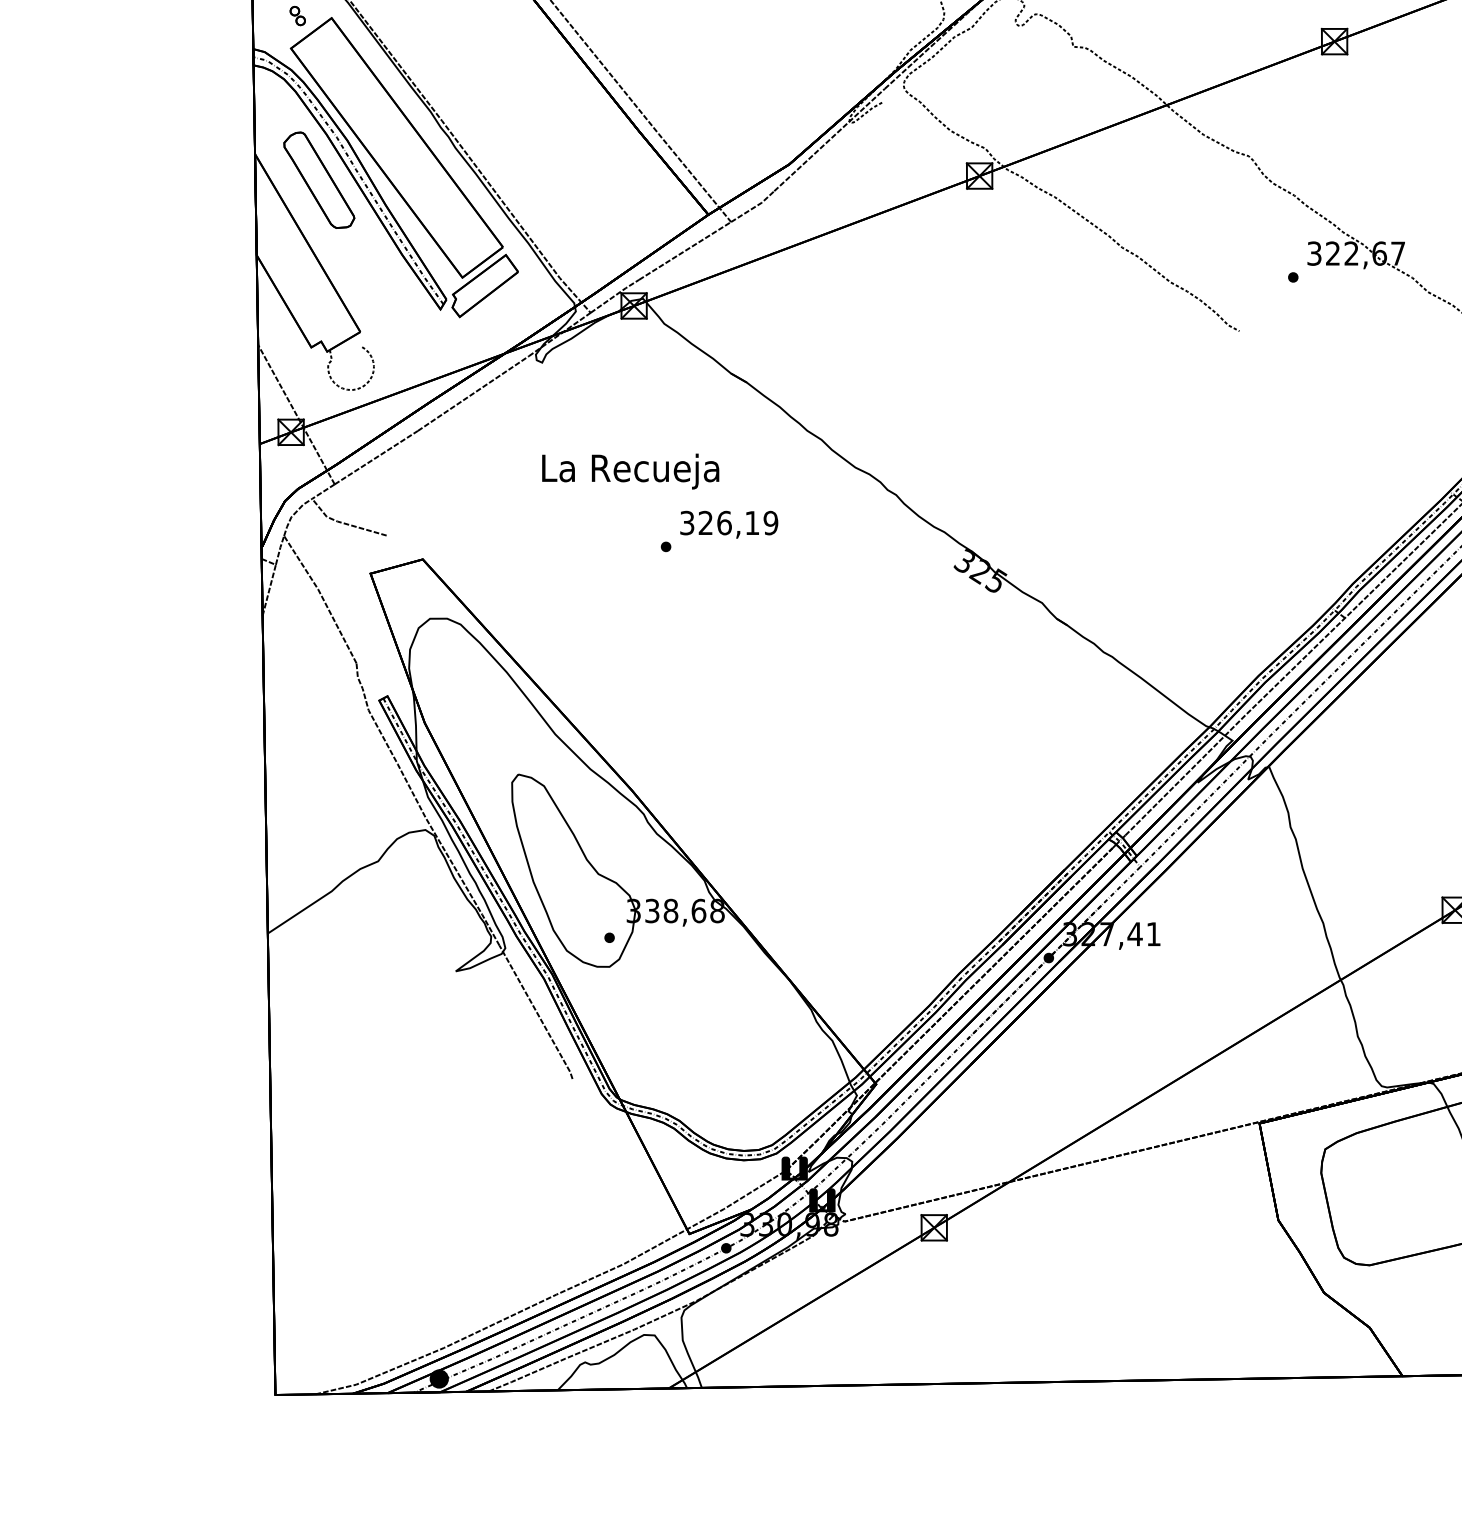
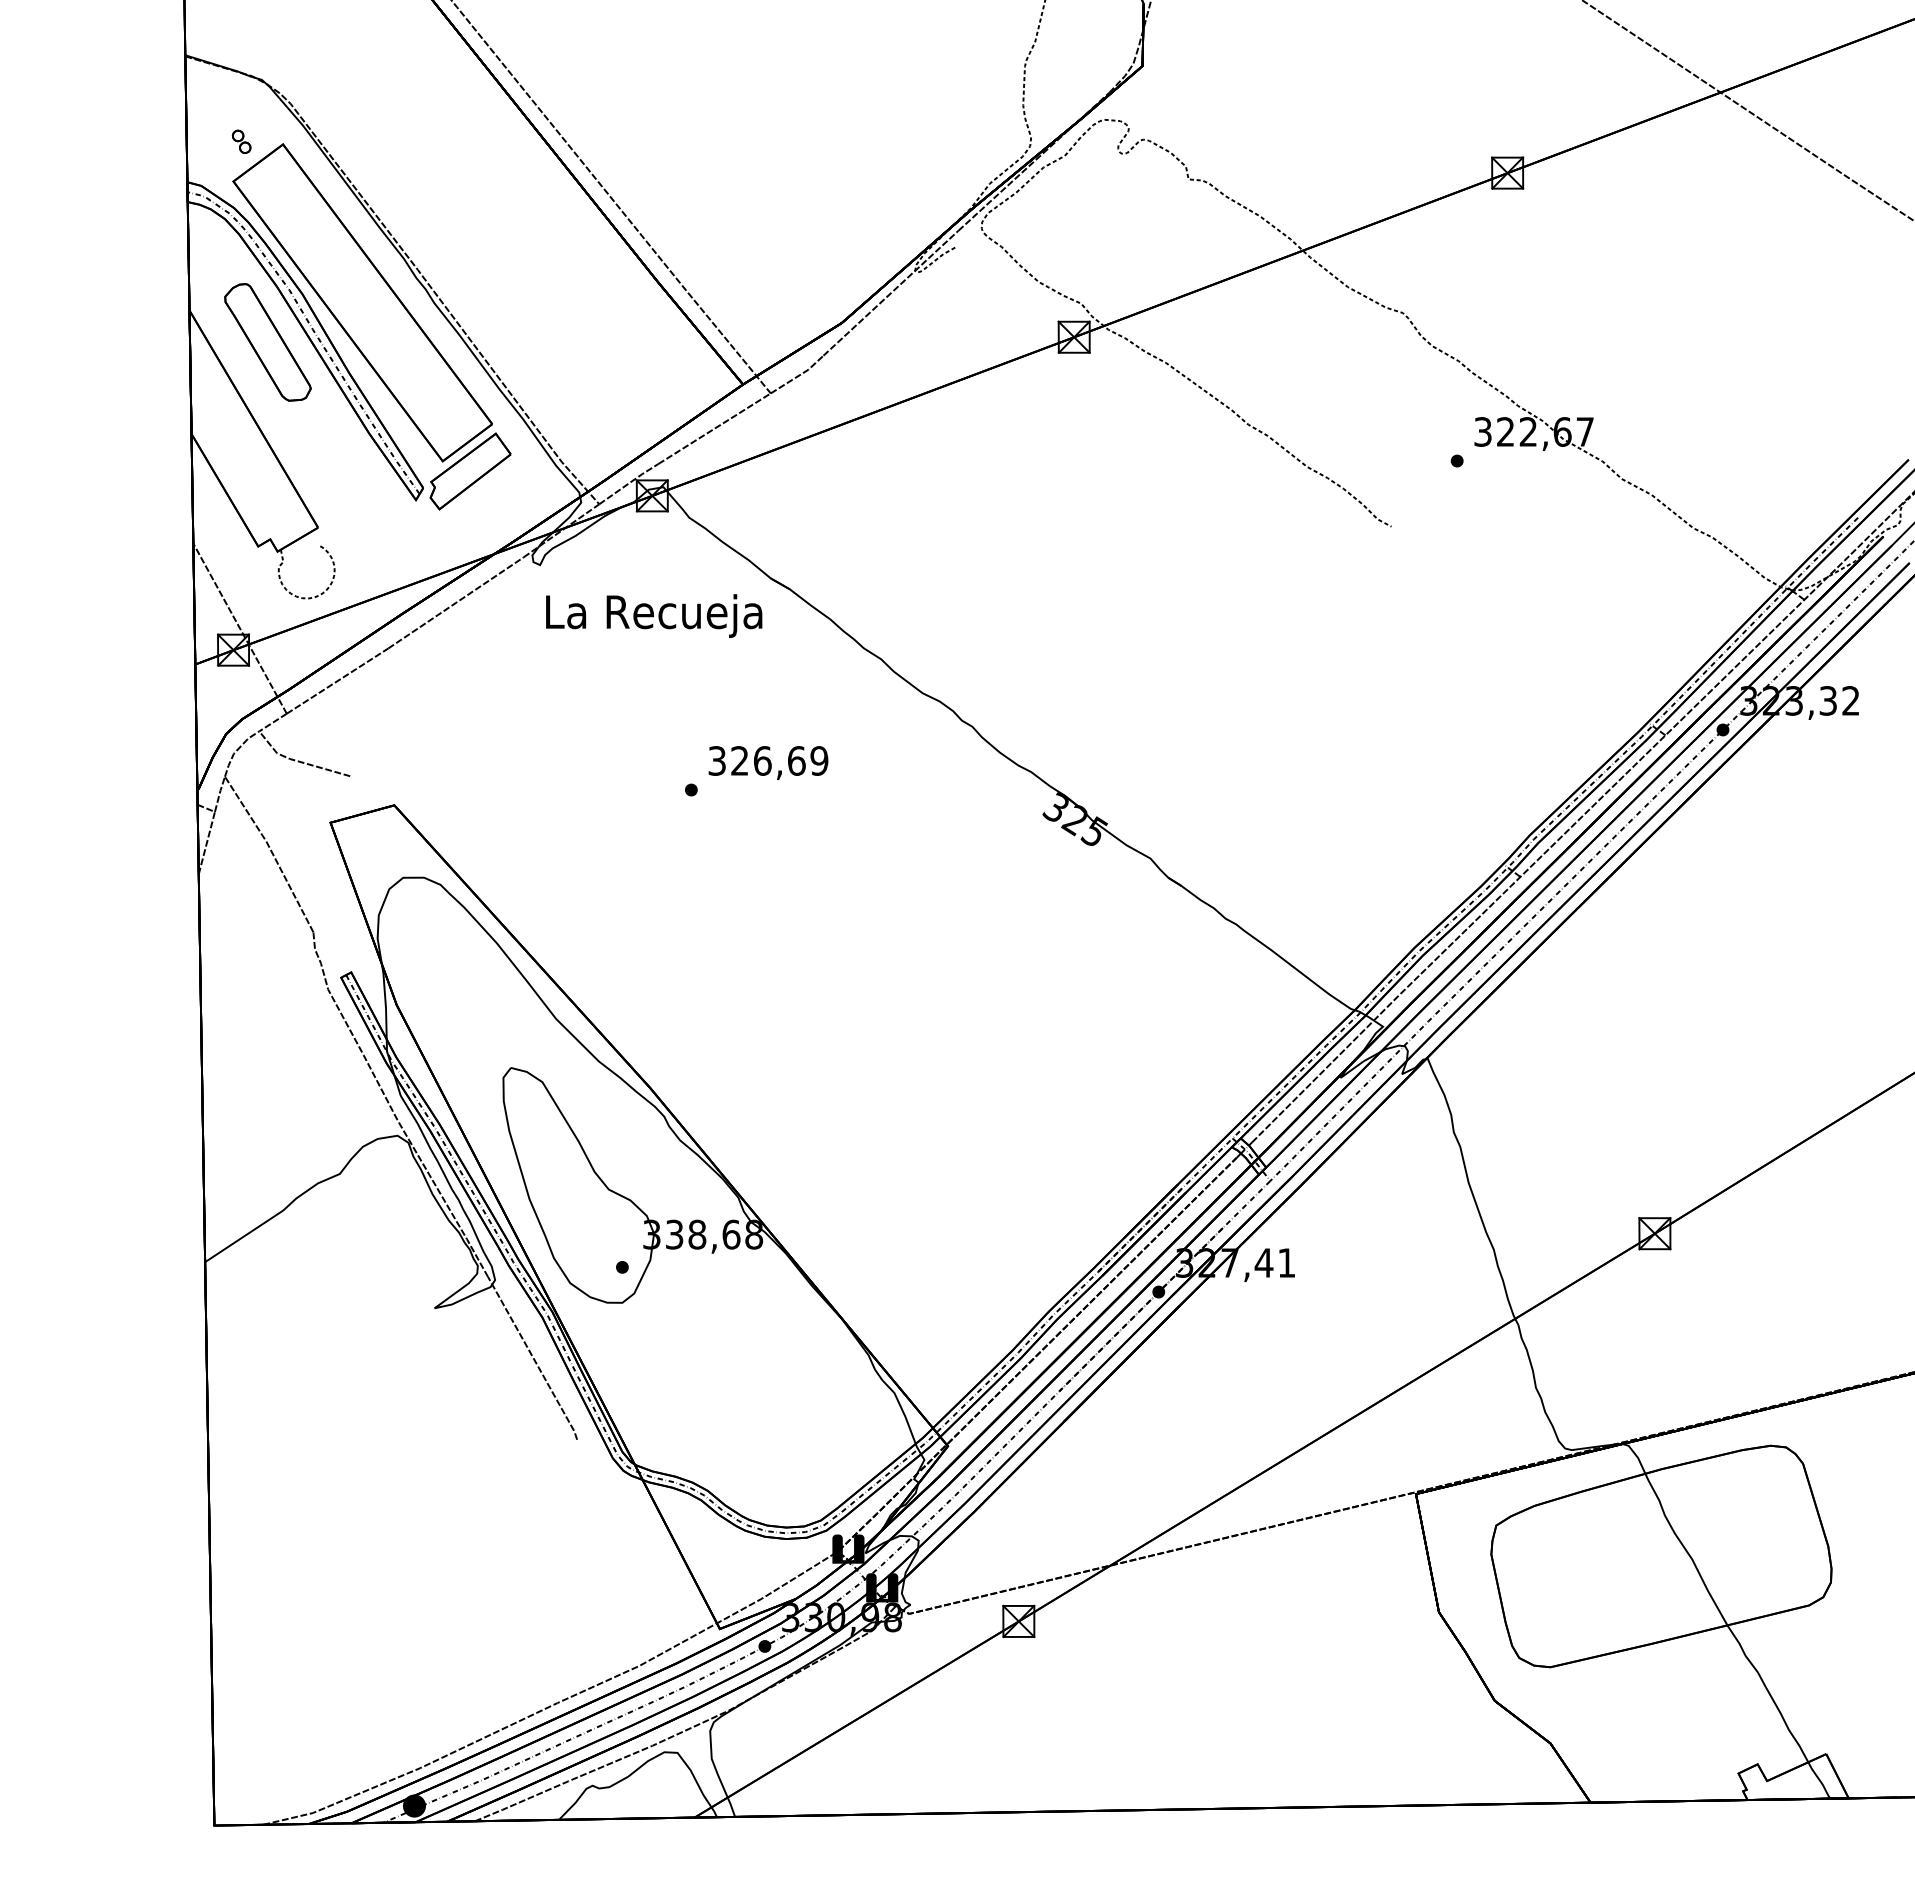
text: (630, 471) -> (654, 615), moved
text: (752, 522) -> (796, 760), 326,19 -> 326,69

